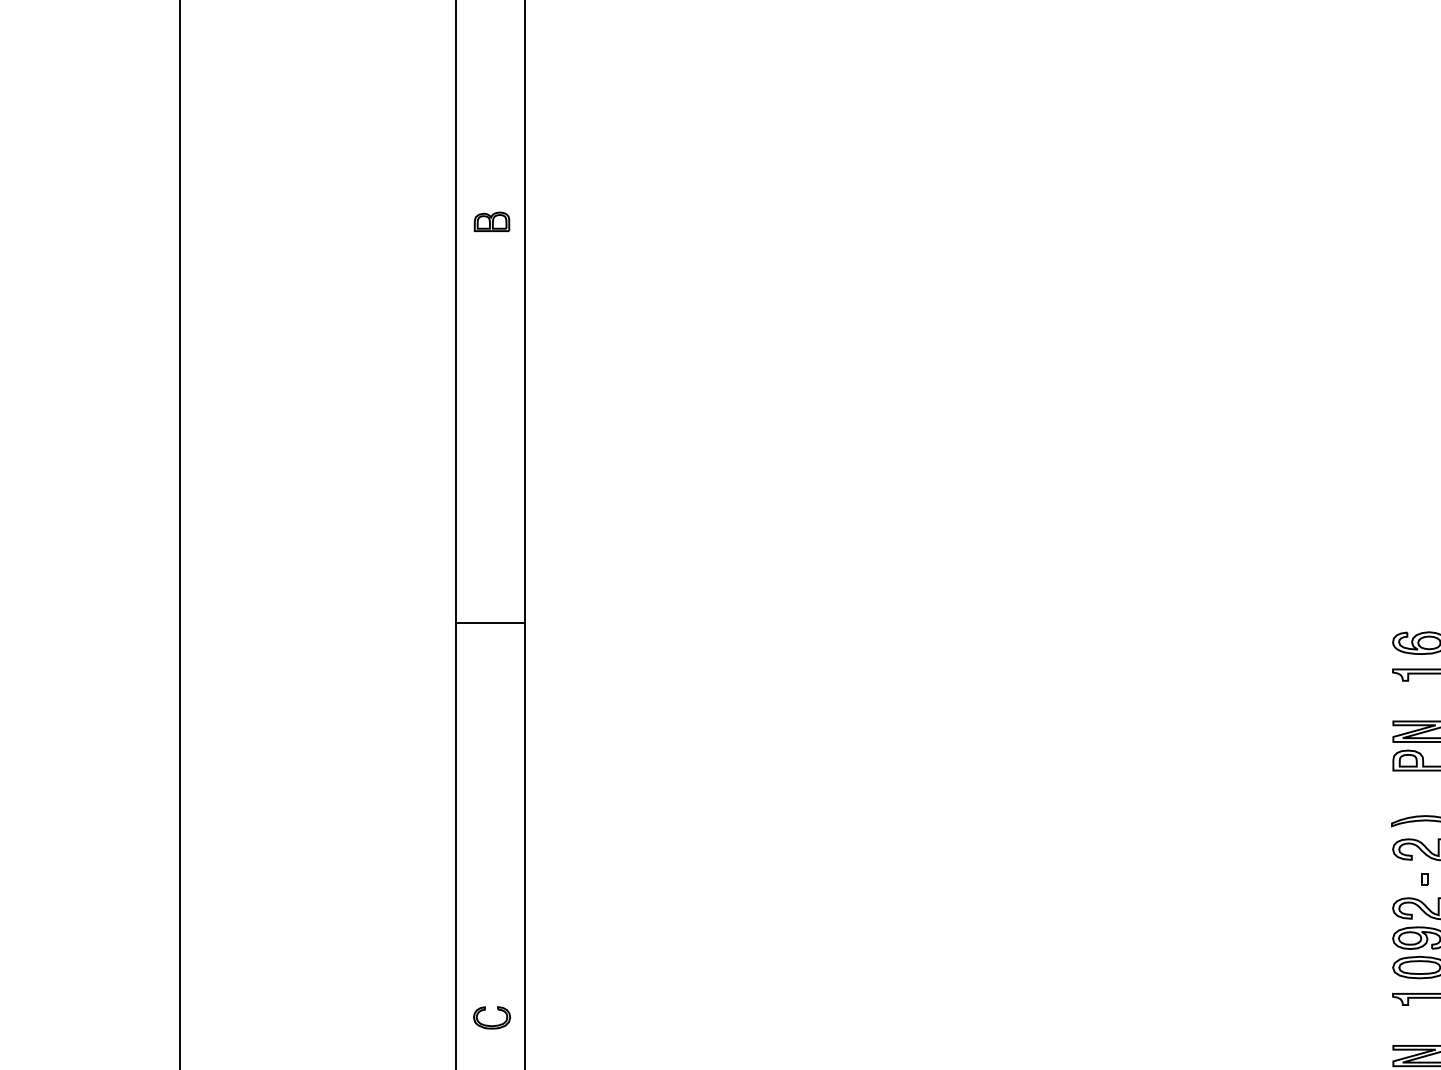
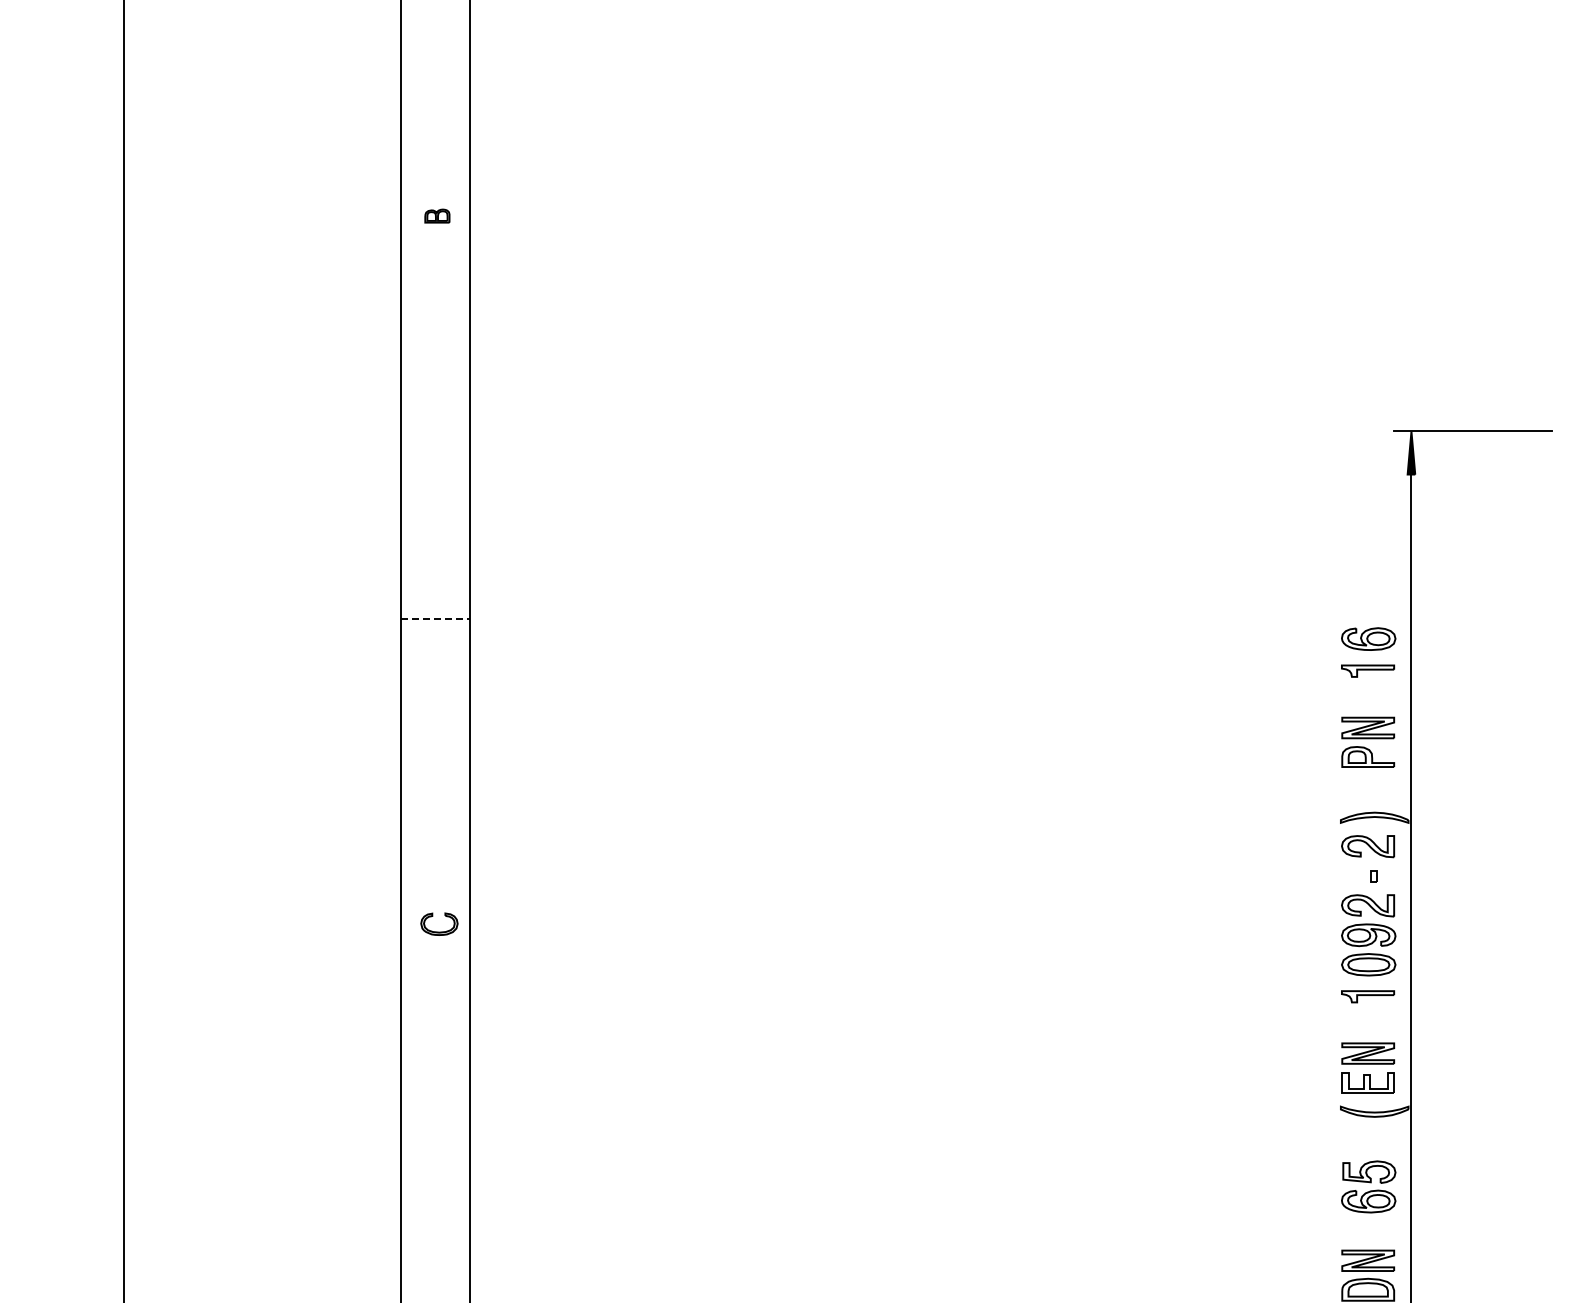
part: (492, 221) -> (437, 215), size x0.7
line: (490, 622) -> (435, 618), solid -> dashed
part: (492, 1025) -> (439, 931), moved

